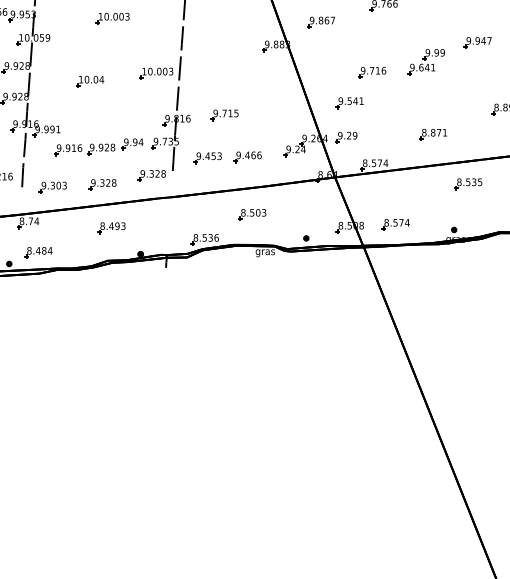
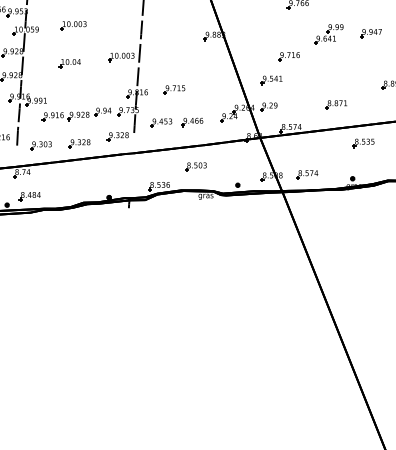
part: (112, 18) -> (73, 25), moved
part: (321, 22) -> (249, 17), removed
part: (425, 62) -> (328, 34), moved
part: (111, 228) -> (86, 177), removed

